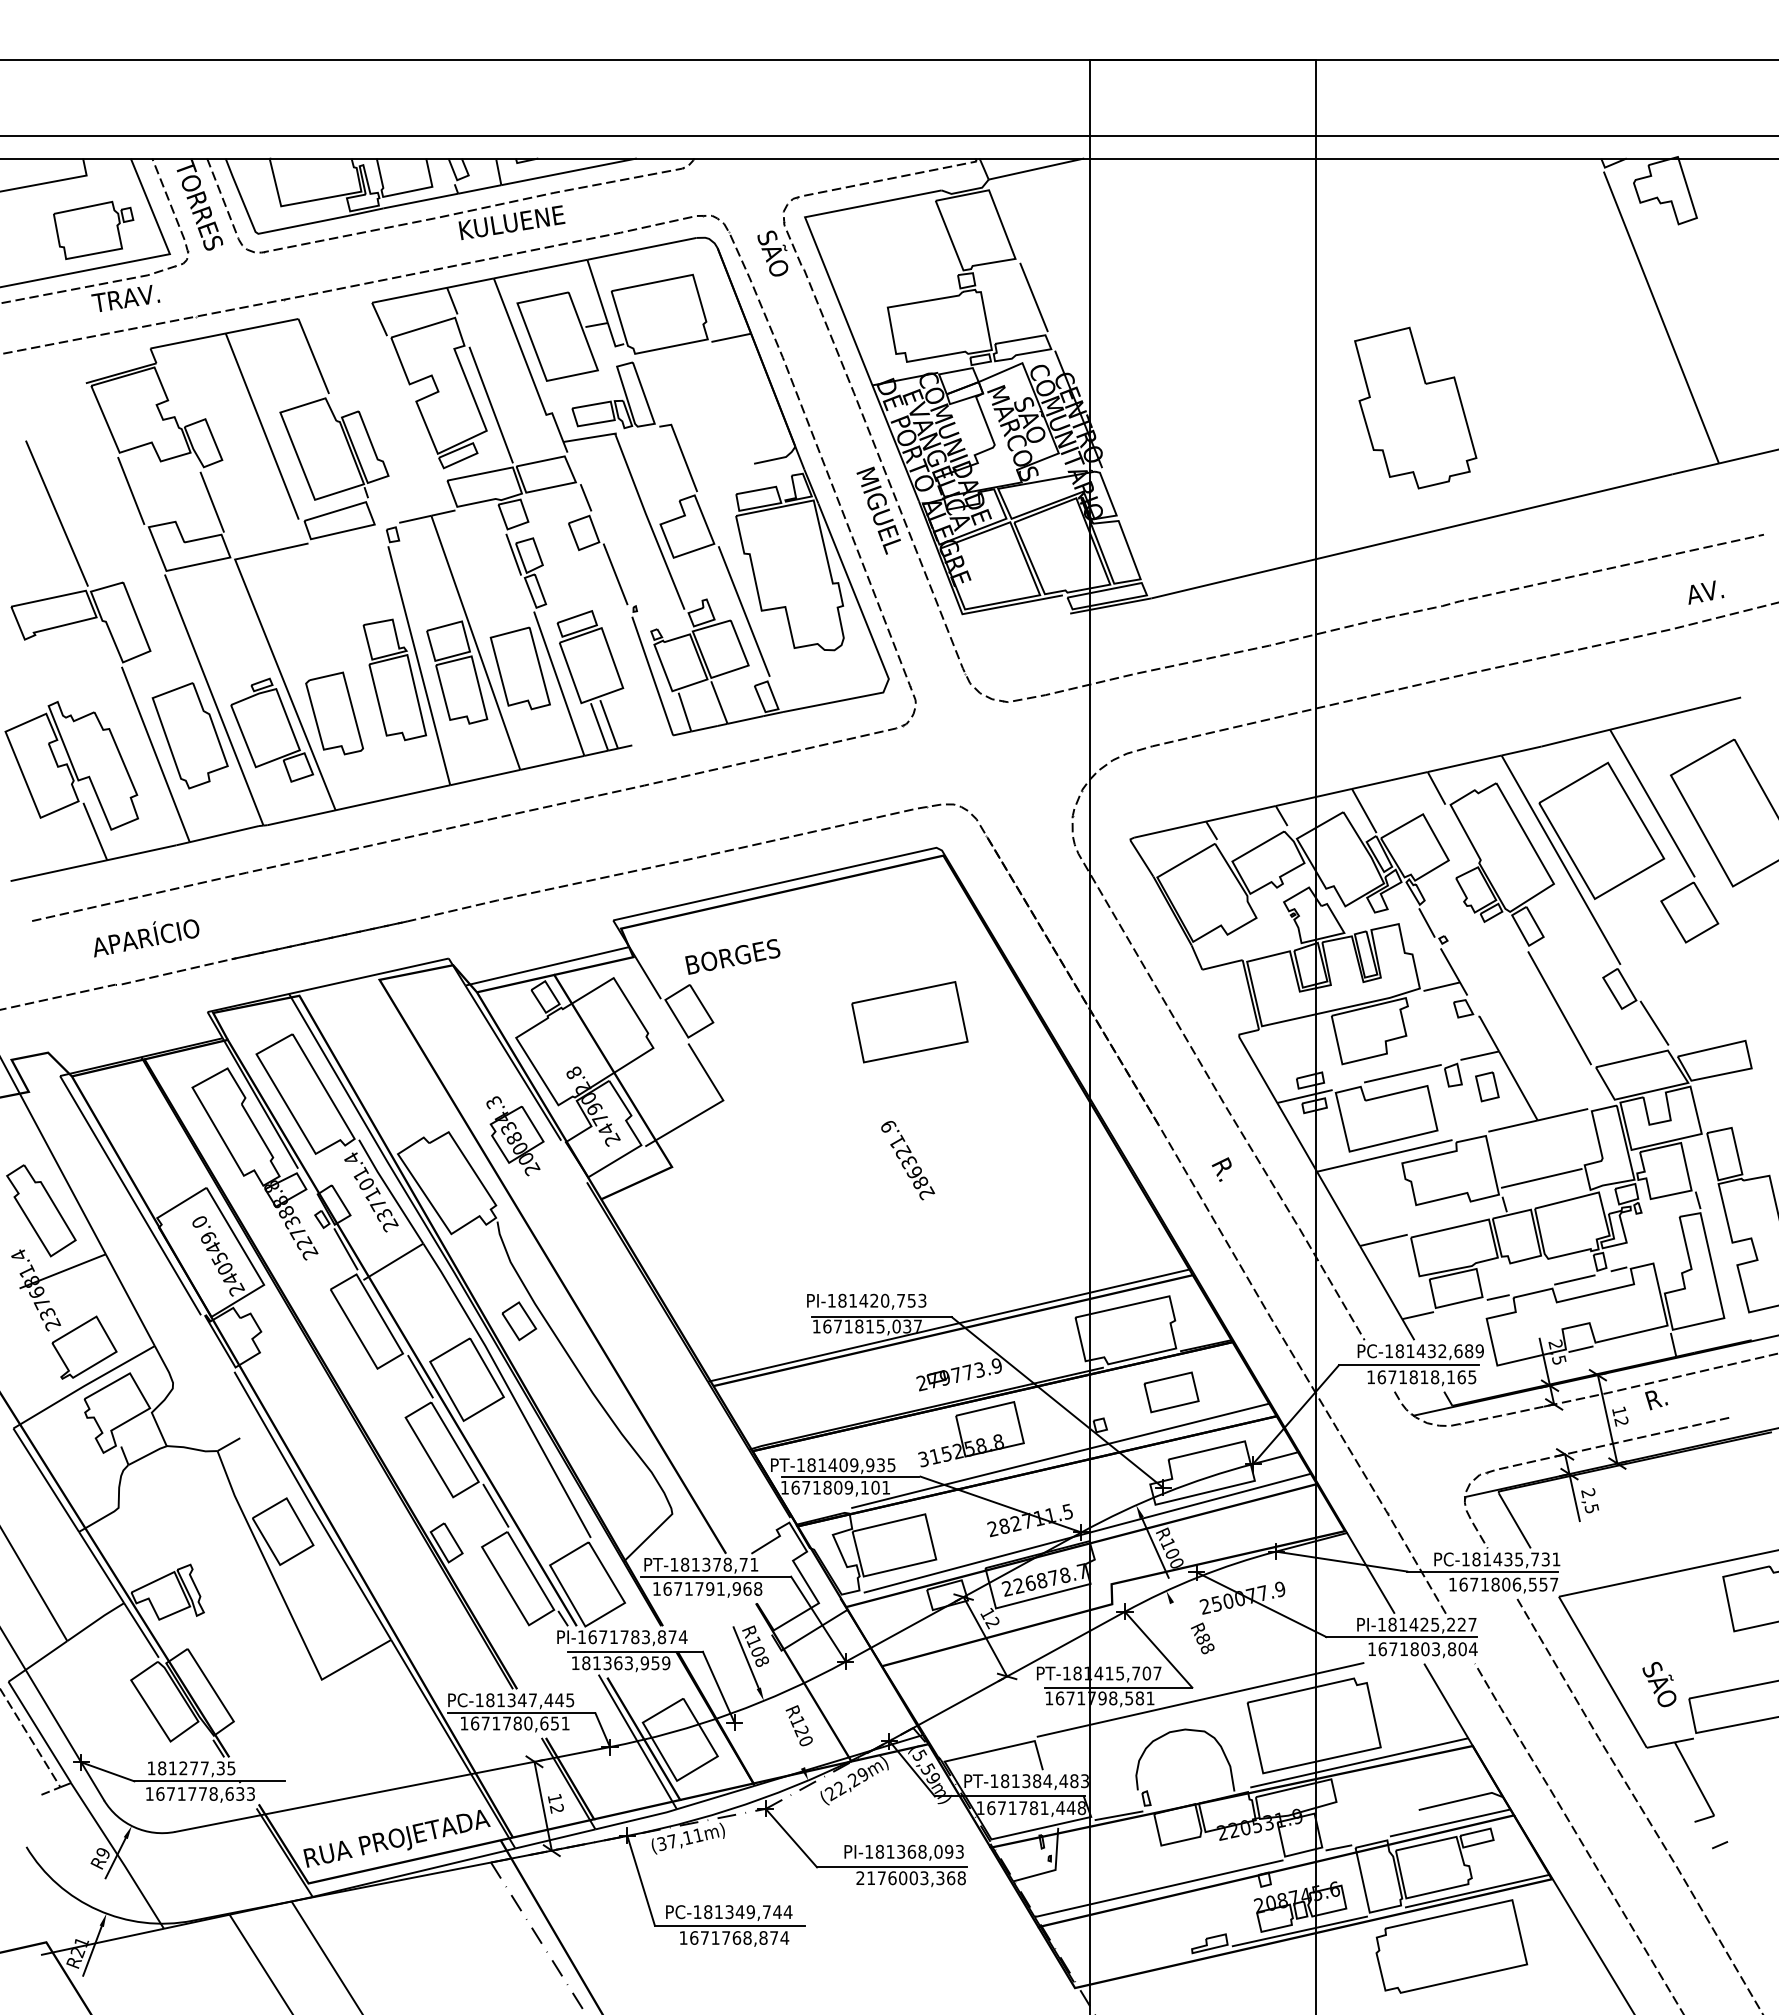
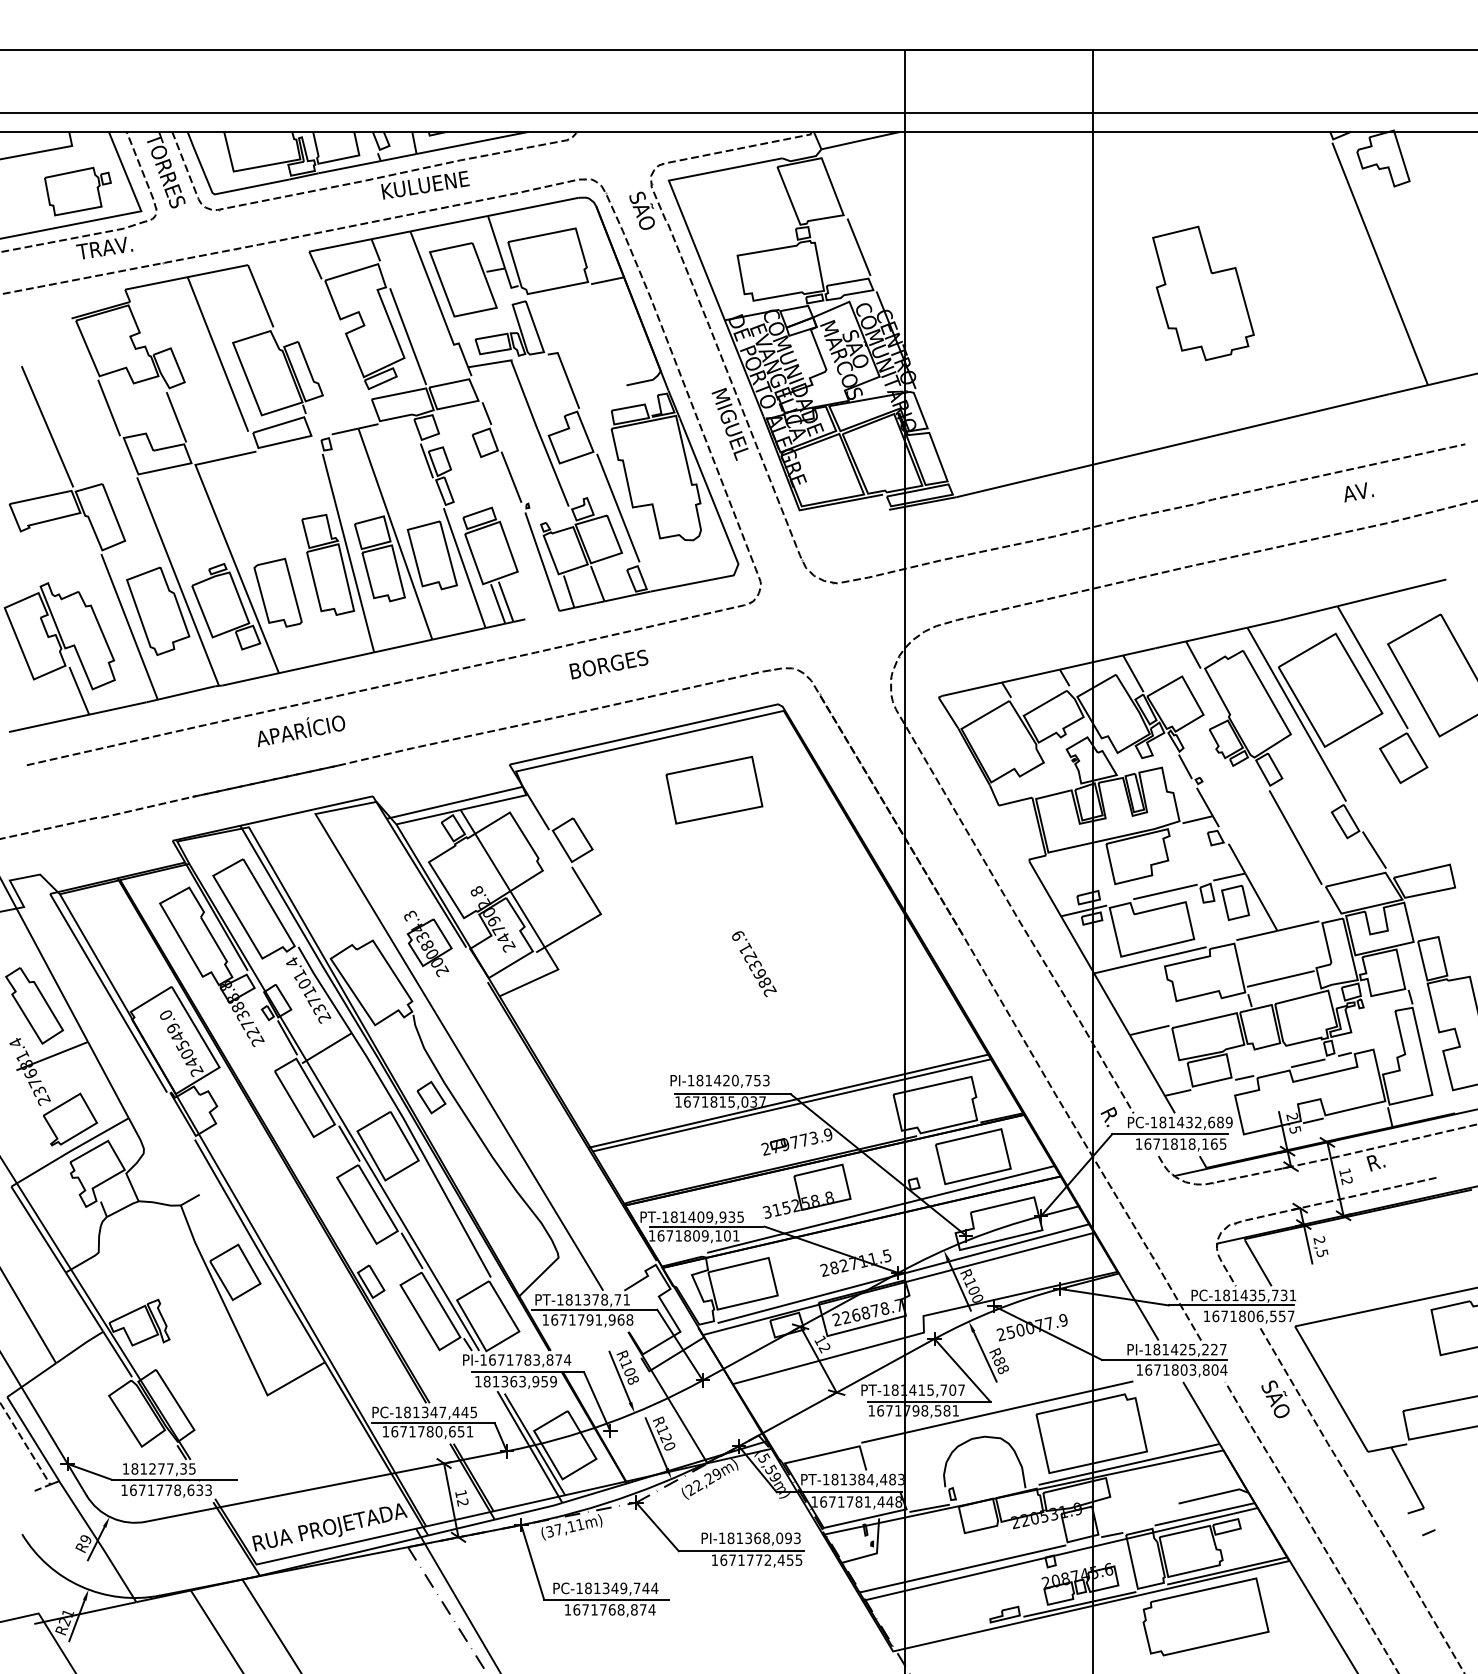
part: (1415, 407) -> (1203, 292), moved
text: (1706, 592) -> (1359, 492), moved
text: (146, 938) -> (301, 731), moved
text: (732, 956) -> (608, 664), moved
part: (909, 1022) -> (714, 790), moved
part: (1487, 1086) -> (1235, 902), size x1.43
text: (1221, 1169) -> (1108, 1116), moved
part: (1171, 1392) -> (973, 1156), size x1.67
line: (1185, 1633) -> (984, 1356), added
text: (1659, 1684) -> (1275, 1399), moved
line: (789, 1737) -> (655, 1443), added
text: (910, 1878) -> (756, 1560), 2176003,368 -> 1671772,455

